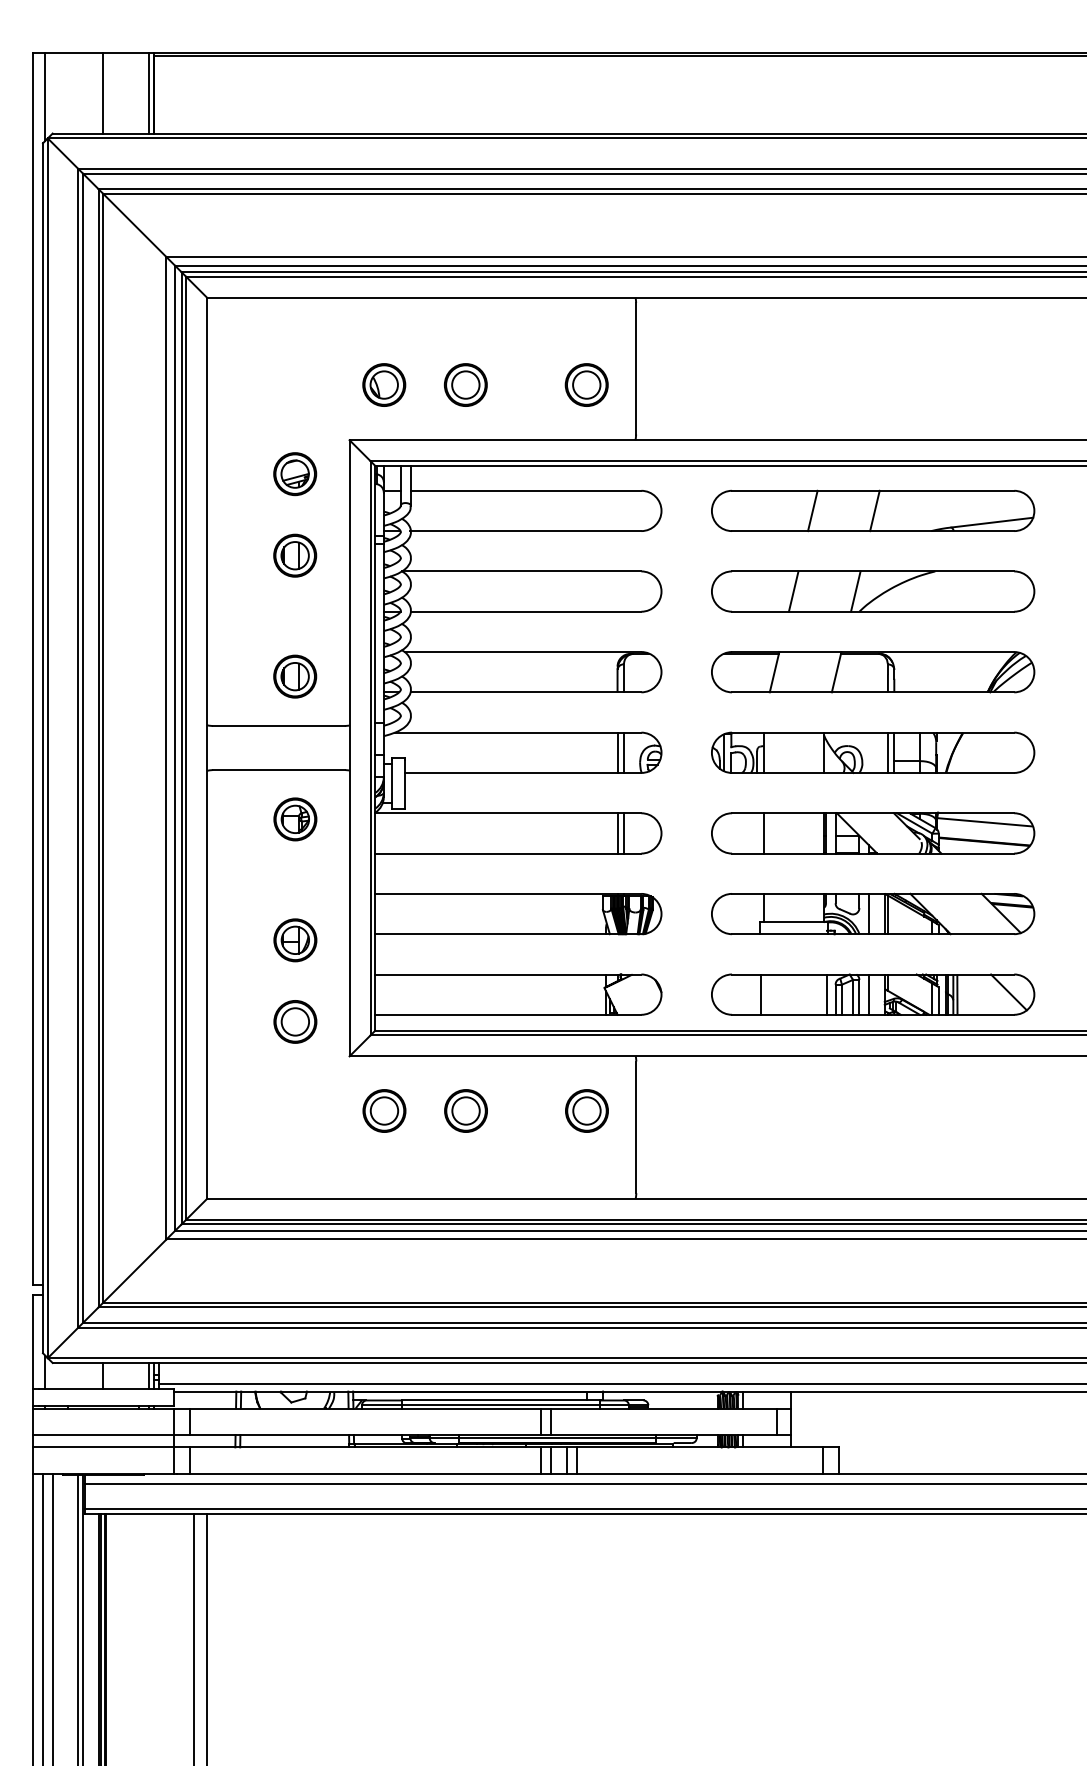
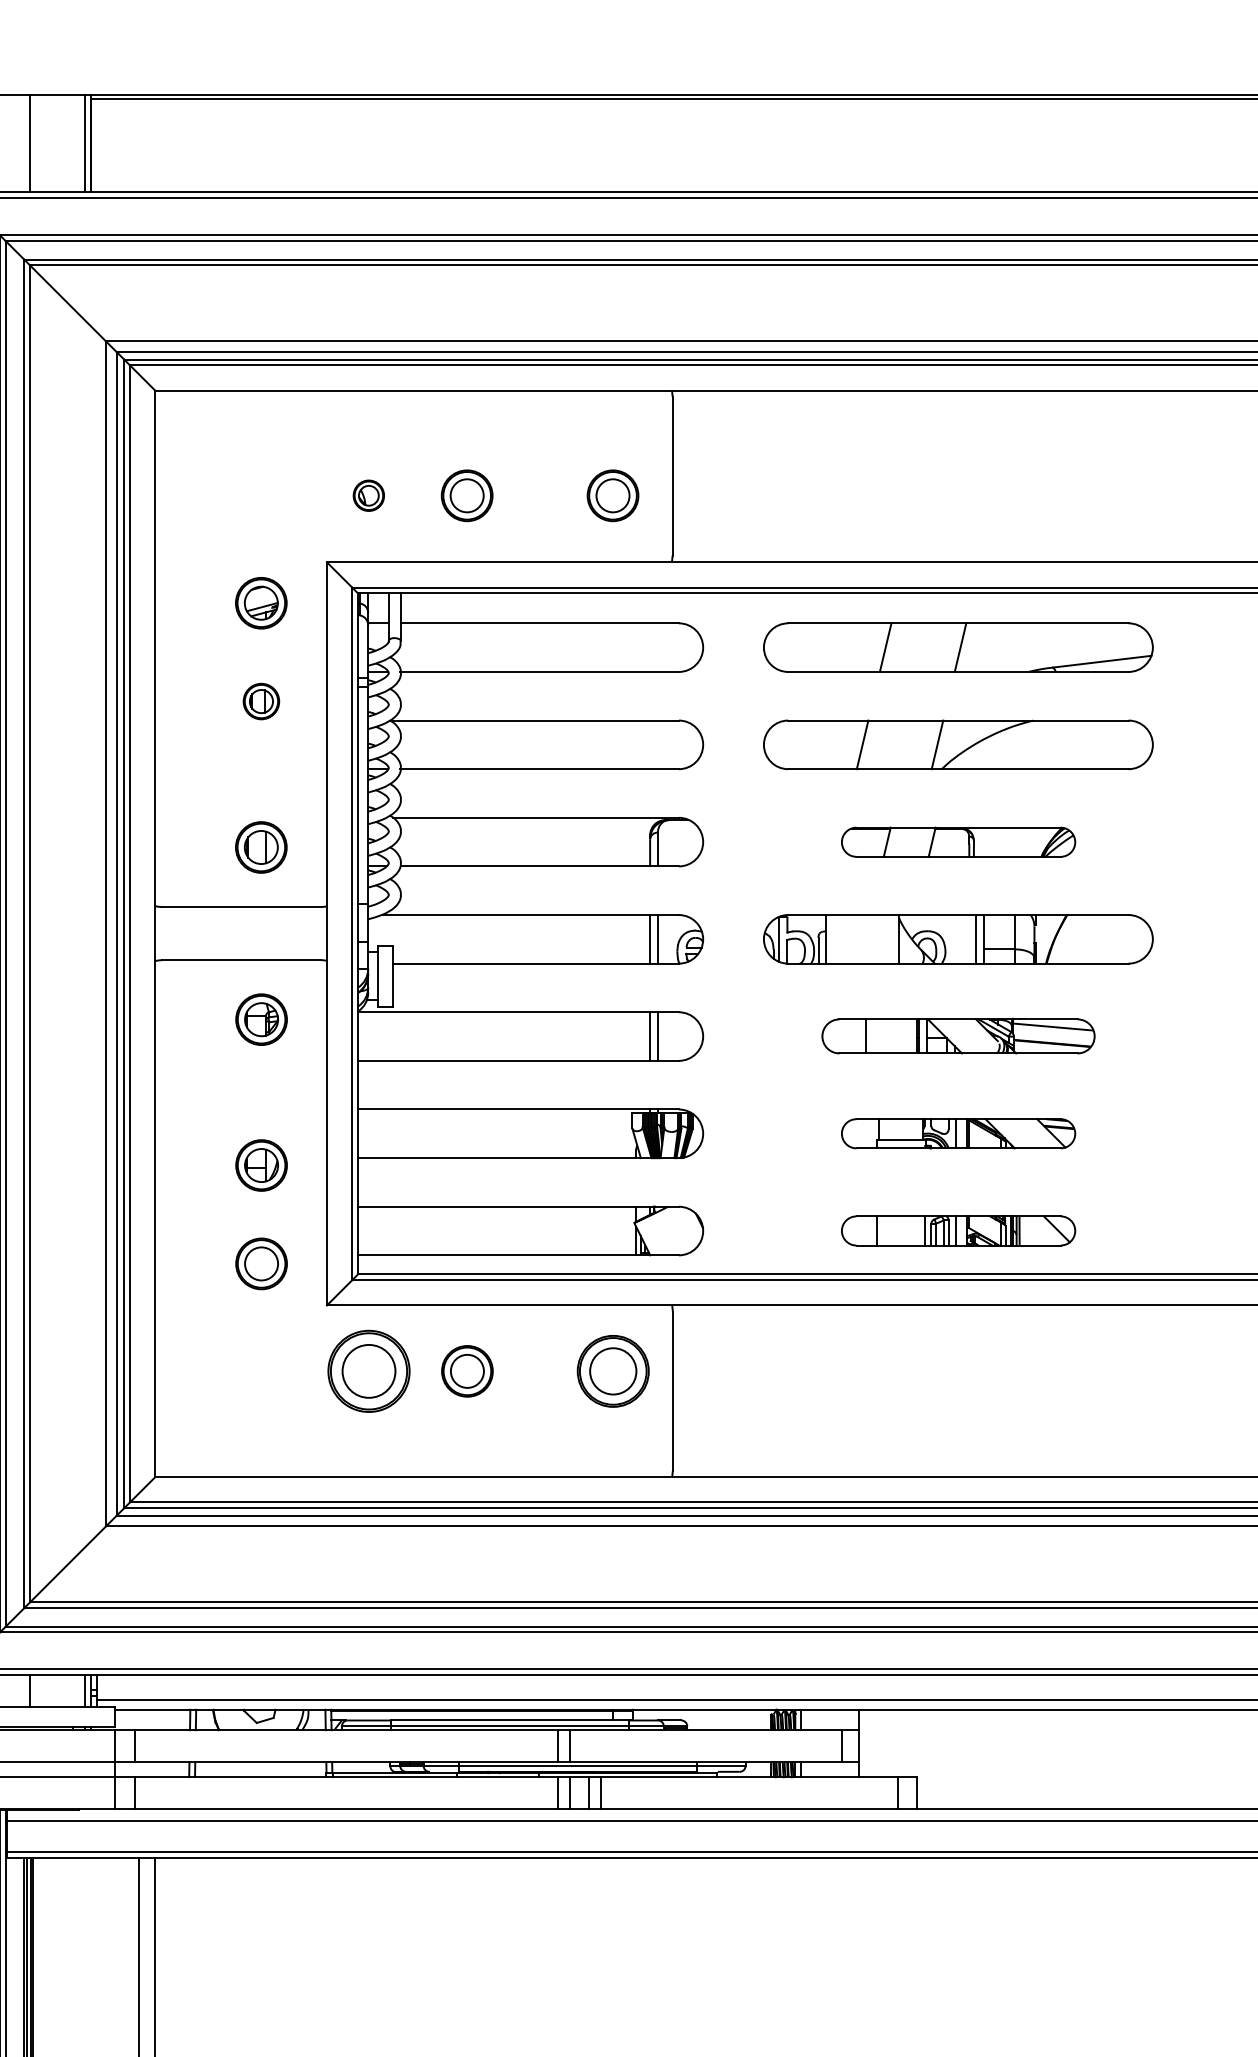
part: (384, 384) -> (369, 495), size x0.6
part: (295, 555) -> (261, 701), size x0.7
part: (873, 672) -> (958, 842), size x0.6
part: (873, 832) -> (958, 1035), size x0.7
part: (873, 913) -> (958, 1133), size x0.6
part: (873, 994) -> (958, 1230), size x0.6
part: (384, 1110) -> (369, 1370), size x1.6
part: (586, 1110) -> (612, 1370), size x1.4

